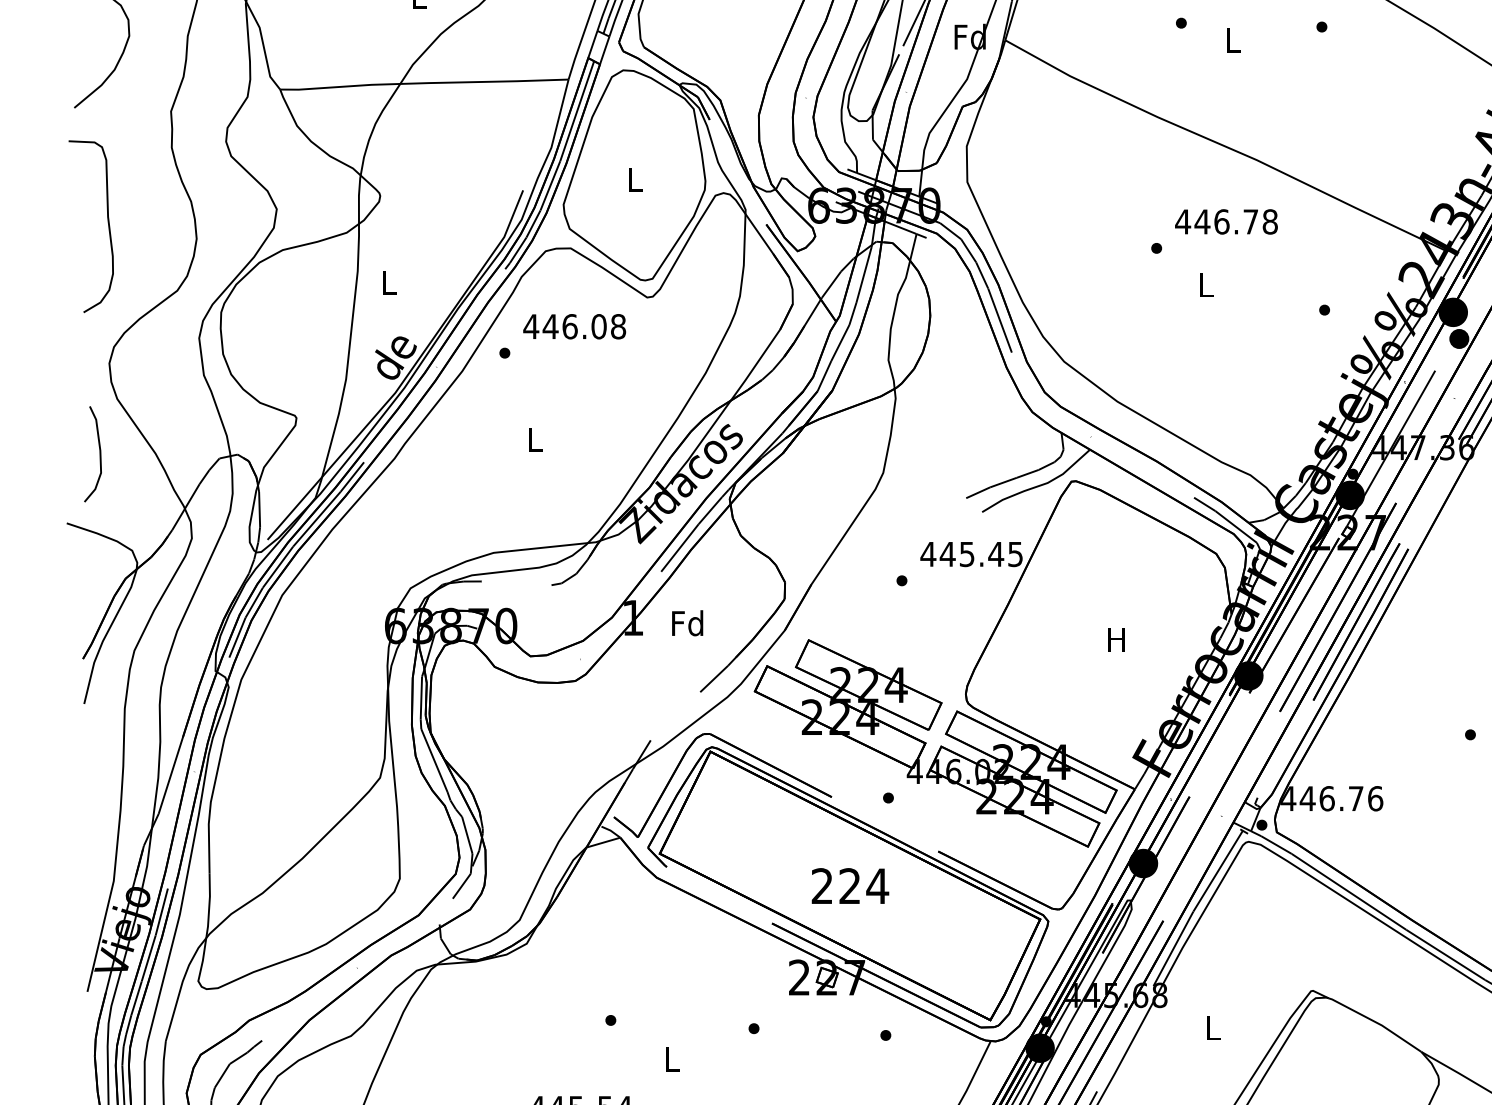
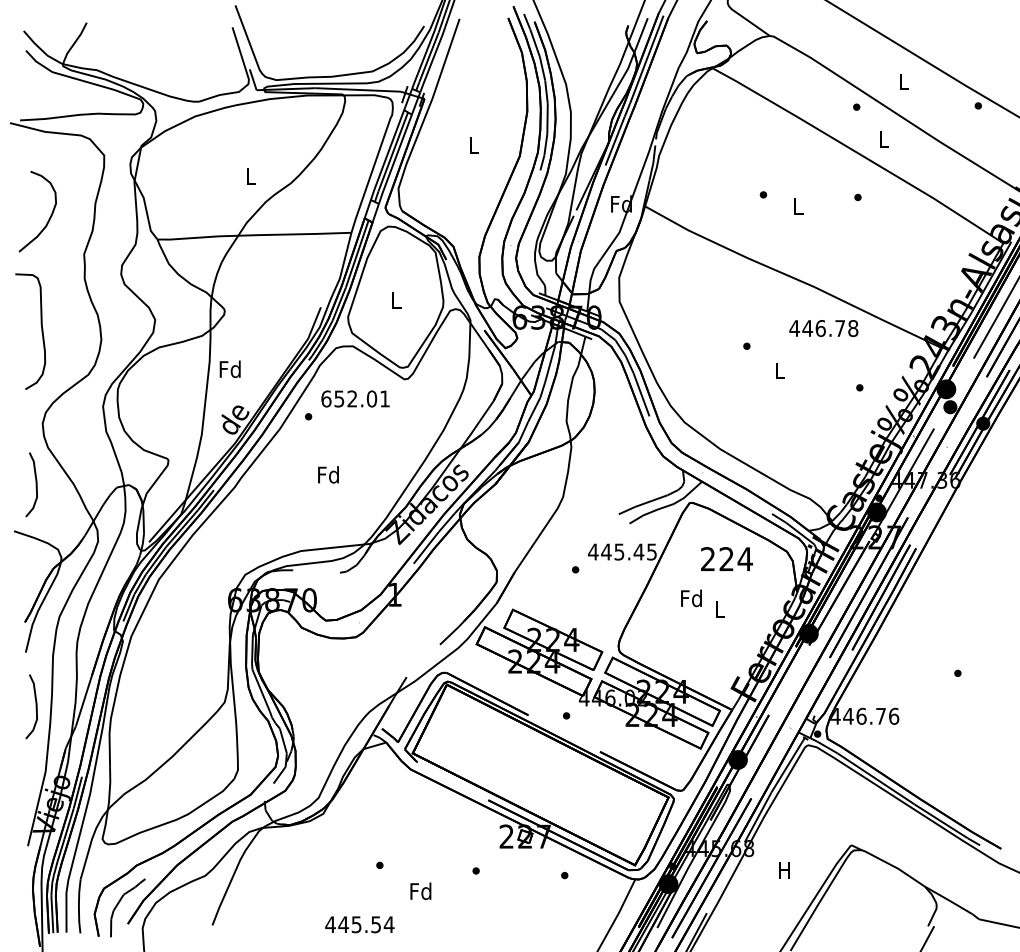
text: (1225, 221) -> (823, 328), moved
text: (387, 281) -> (229, 368), L -> Fd
text: (574, 325) -> (355, 398), 446.08 -> 652.01
text: (534, 439) -> (328, 474), L -> Fd
text: (687, 623) -> (691, 598), moved
text: (1115, 639) -> (719, 609), H -> L
curve: (98, 784) -> (35, 706), added
text: (849, 885) -> (726, 558), moved
text: (1212, 1027) -> (784, 870), L -> H
text: (671, 1057) -> (420, 890), L -> Fd

